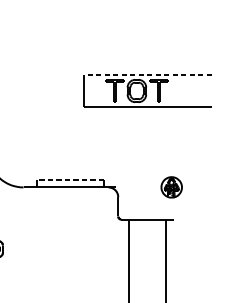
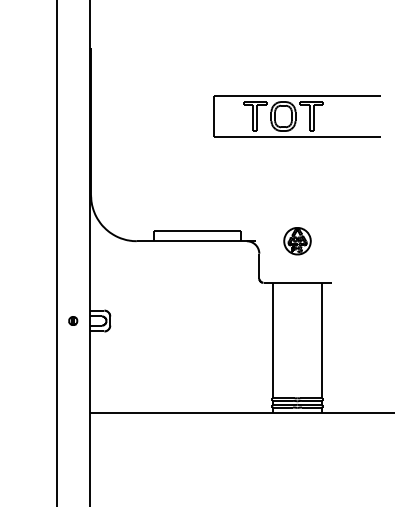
line: (147, 74) -> (297, 95), dashed -> solid
line: (70, 179) -> (197, 231), dashed -> solid
part: (171, 187) -> (297, 241), moved

